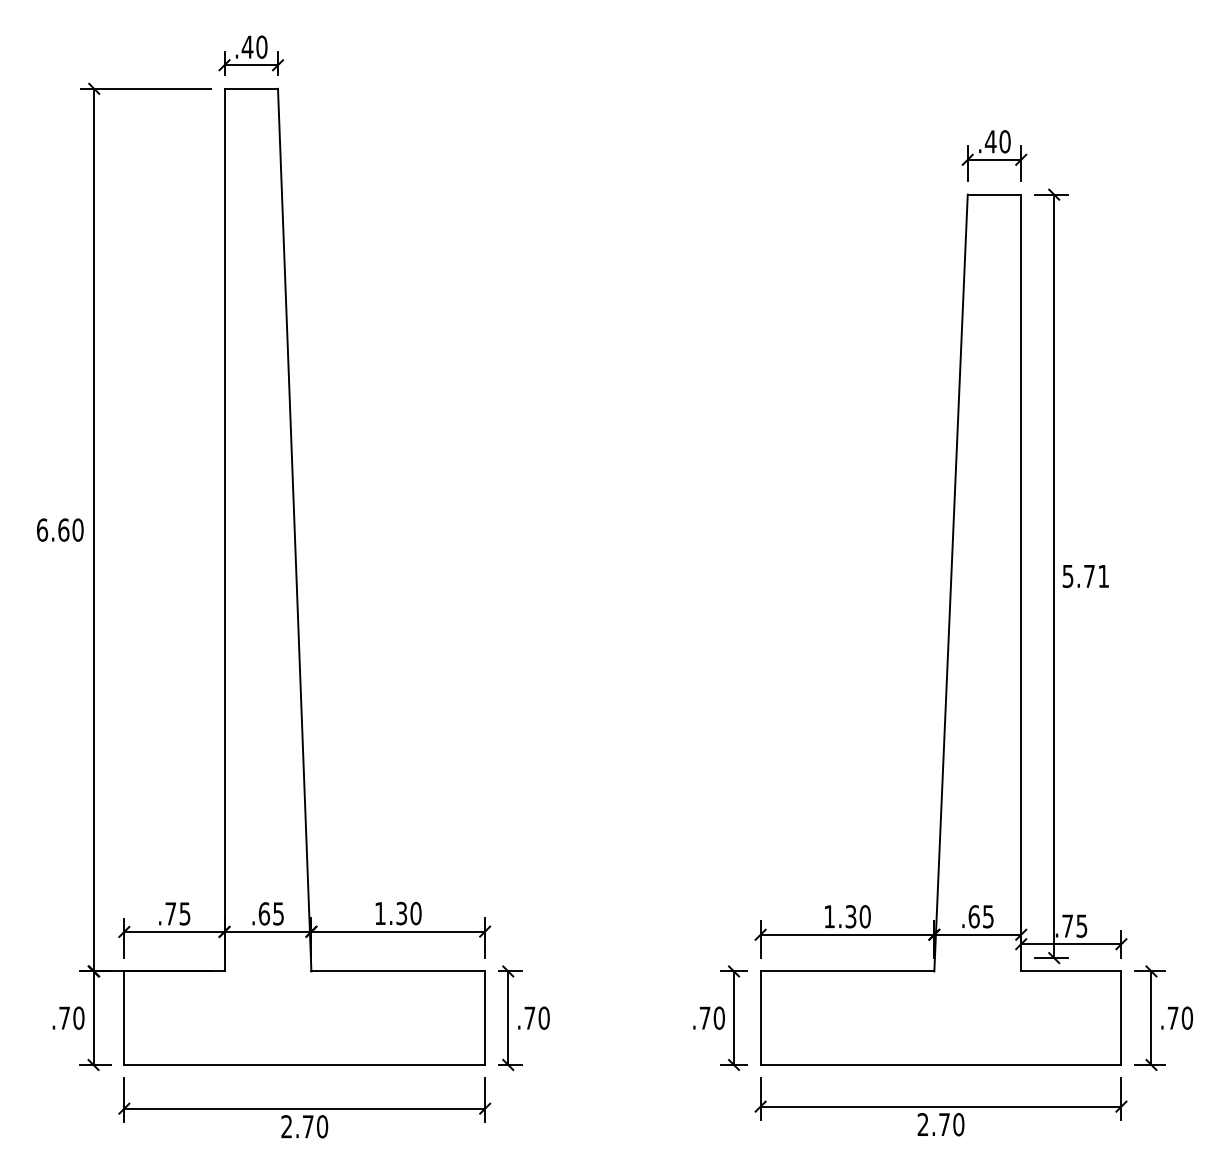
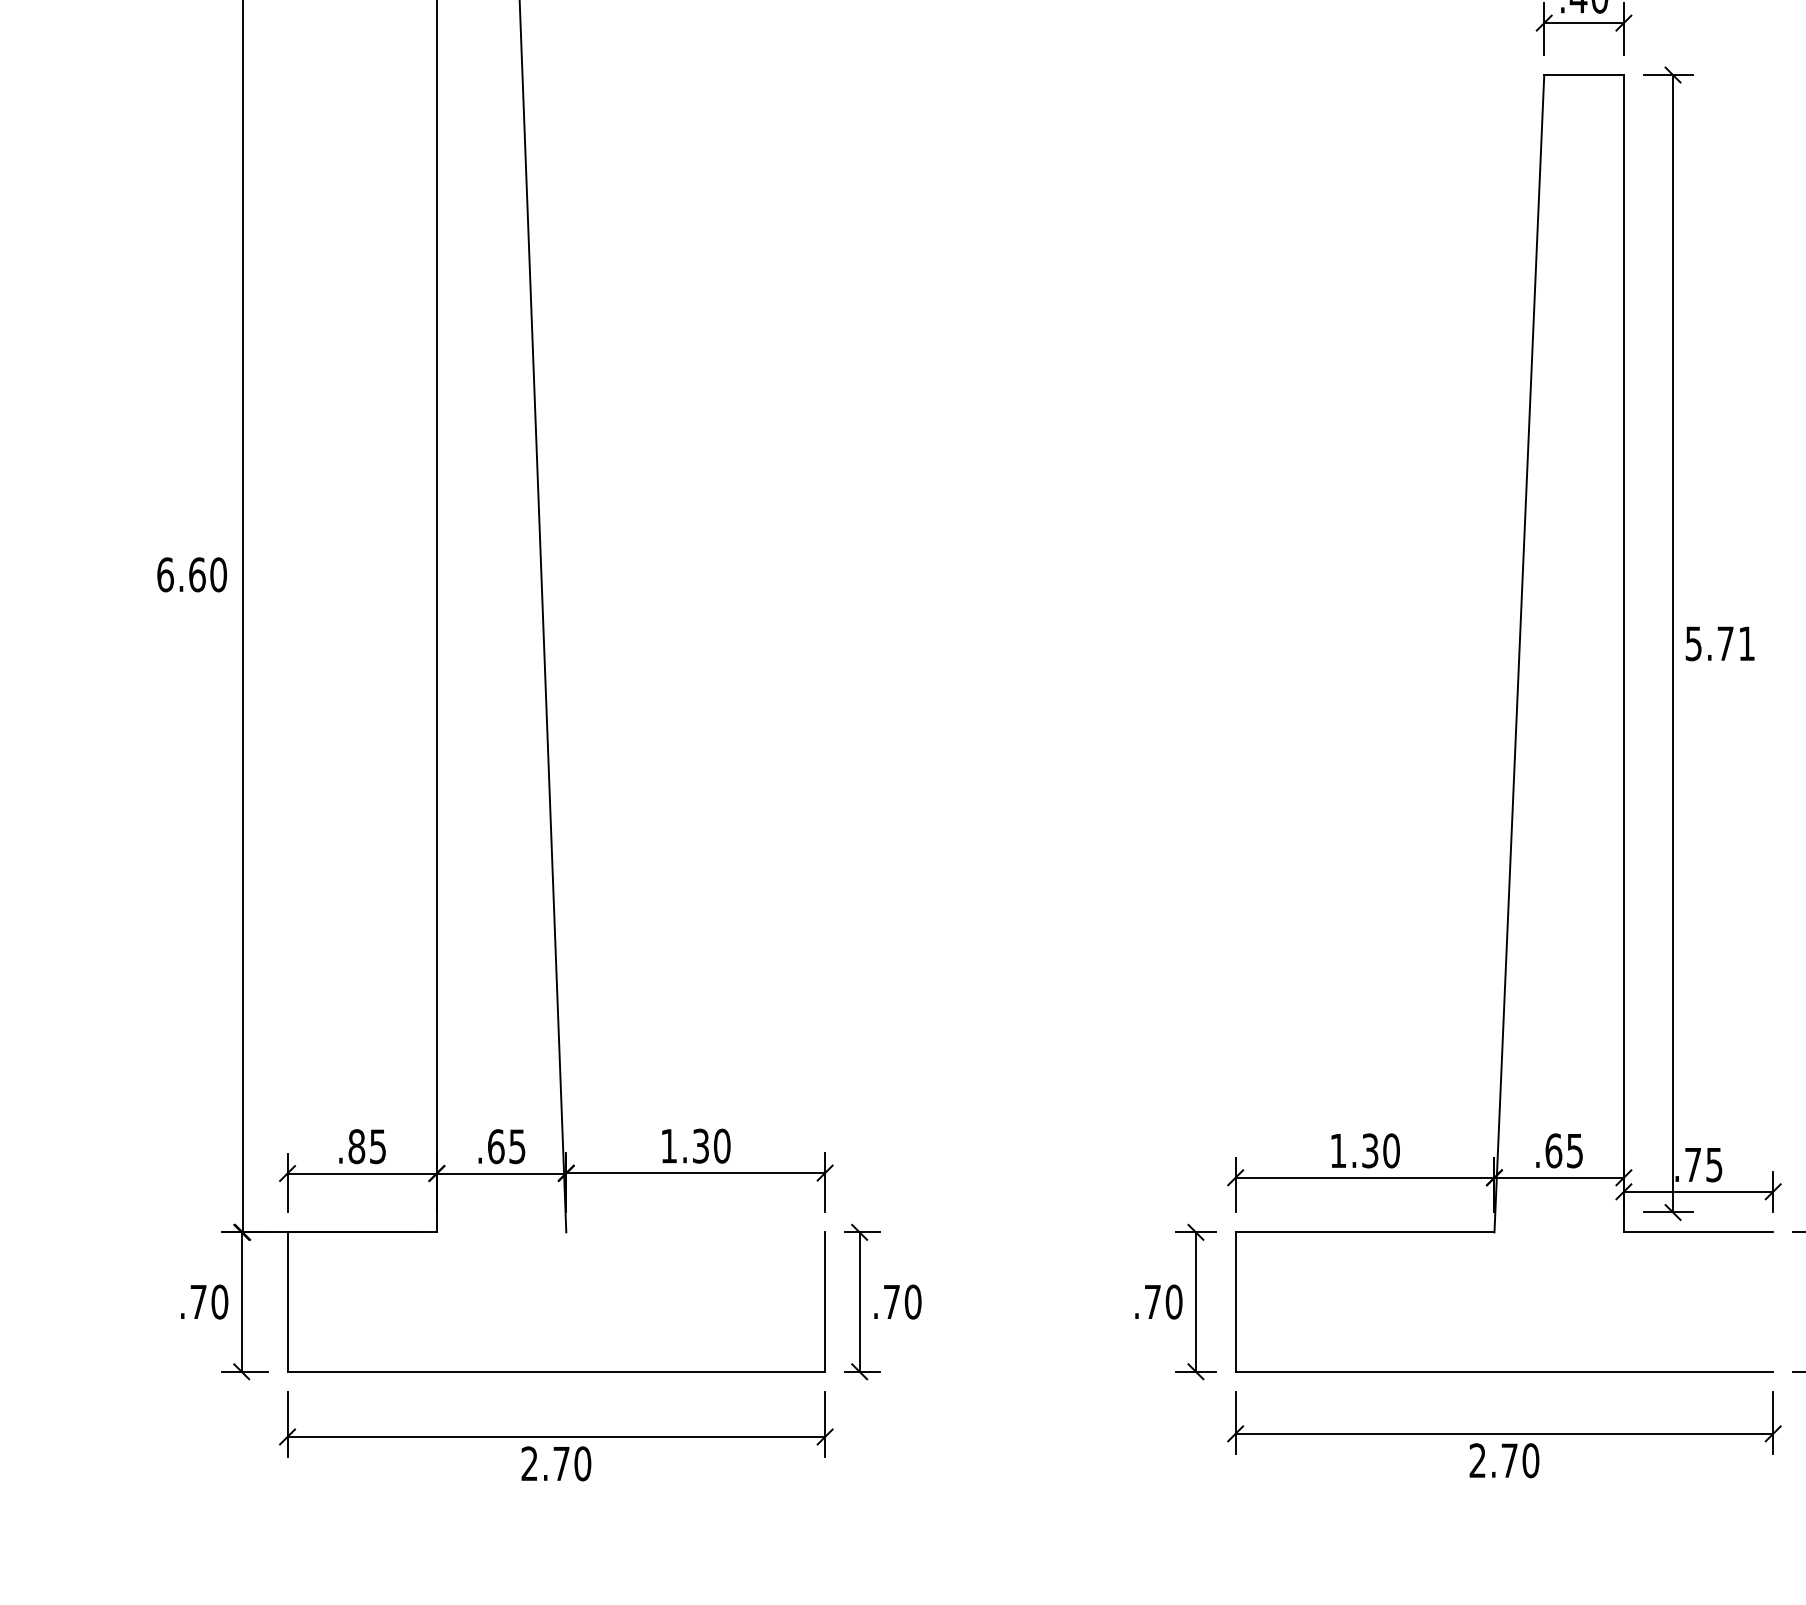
text: (170, 913) -> (356, 1146), .75 -> .85
line: (398, 971) -> (696, 1232), removed
line: (1121, 1017) -> (1773, 1301), removed

